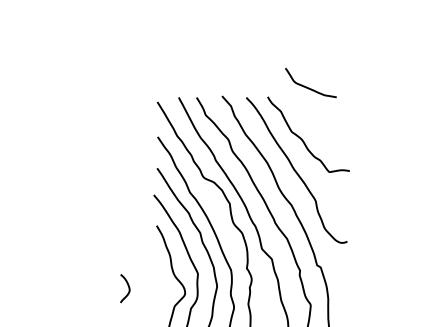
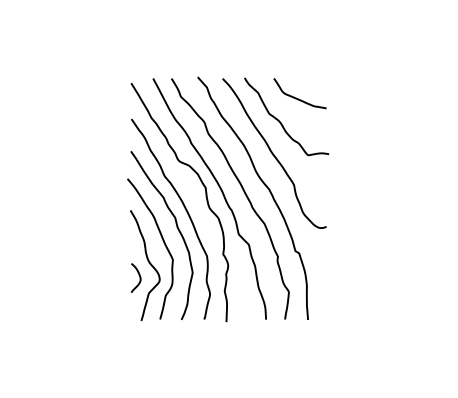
curve: (307, 86) -> (296, 97), moved
curve: (127, 286) -> (138, 275), moved

